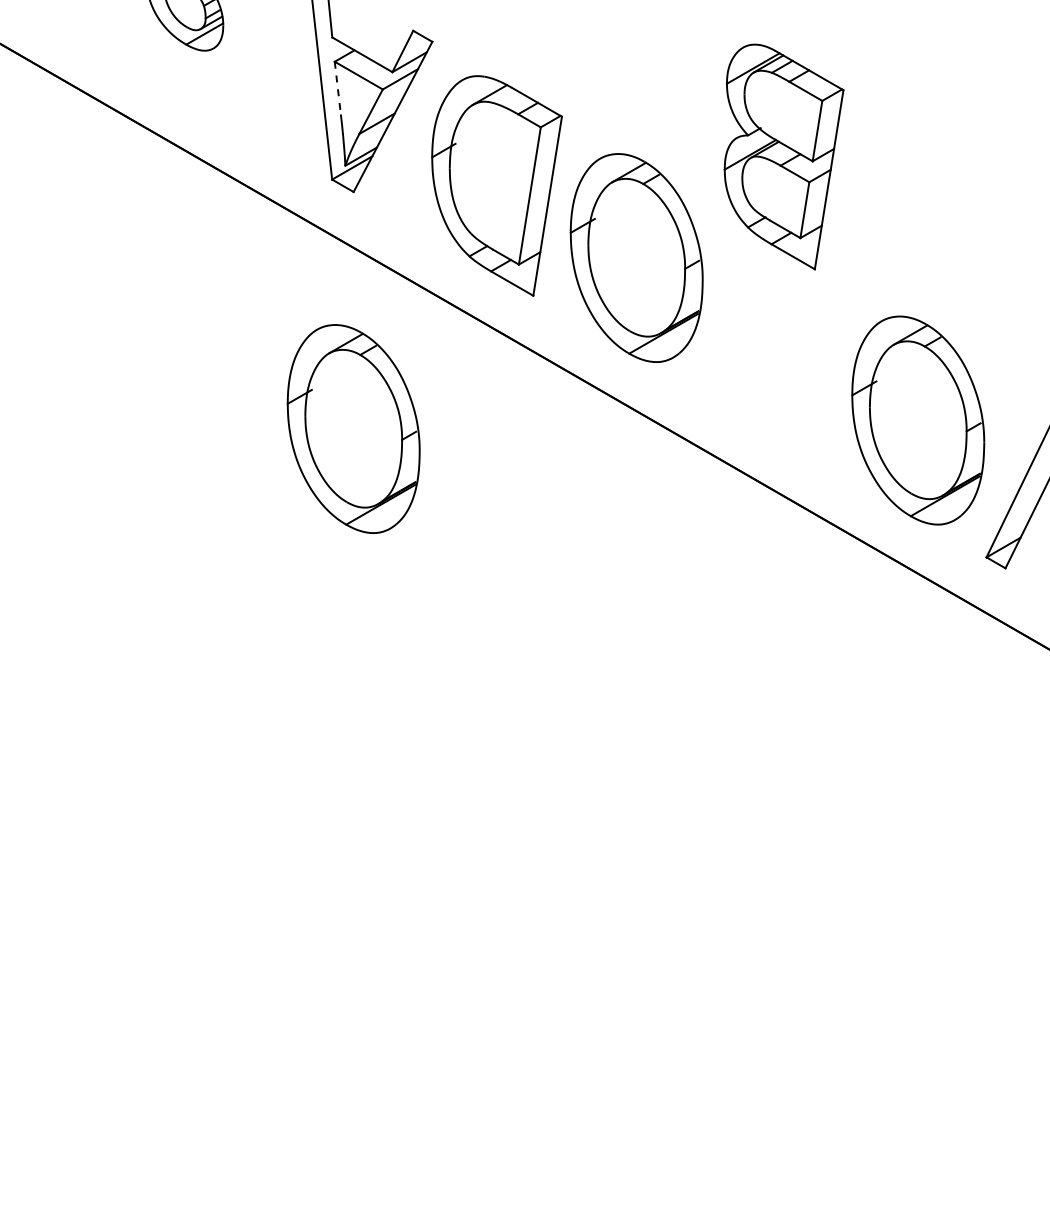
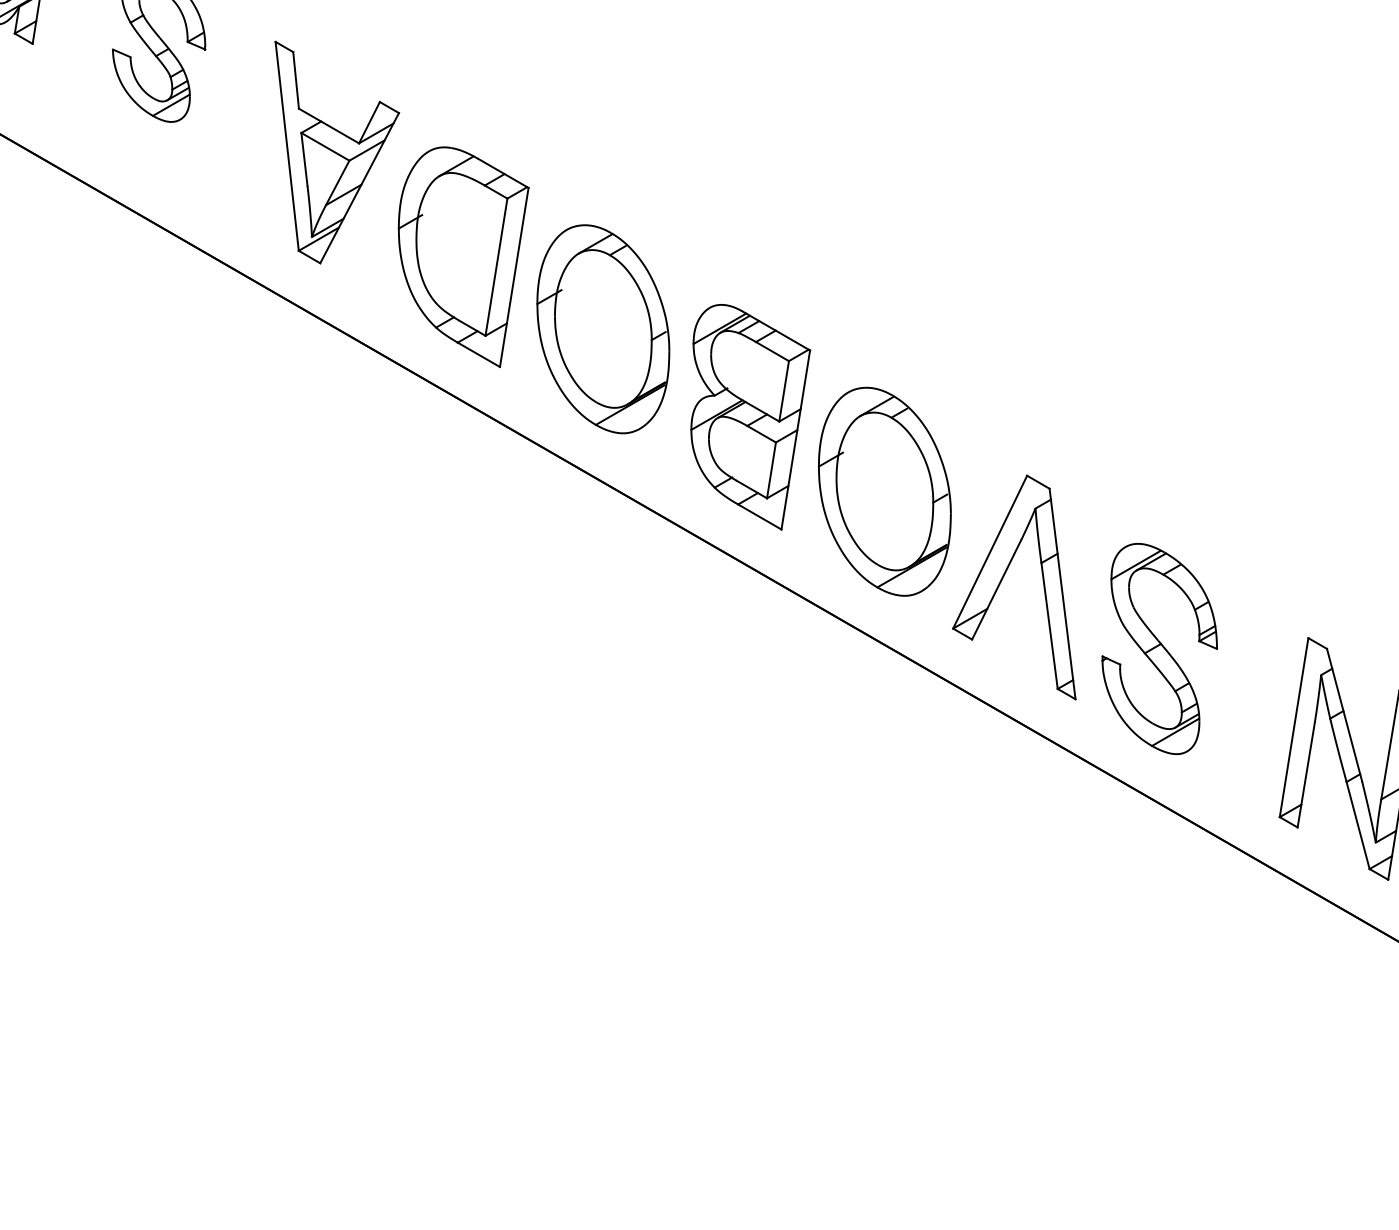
line: (337, 88) -> (304, 159), dashed -> solid
part: (783, 157) -> (750, 417), moved
part: (353, 429) -> (320, 500), removed

